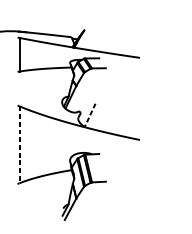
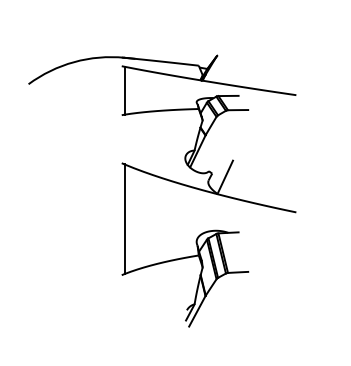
line: (90, 115) -> (225, 177), dashed -> solid
line: (19, 144) -> (124, 219), dashed -> solid

